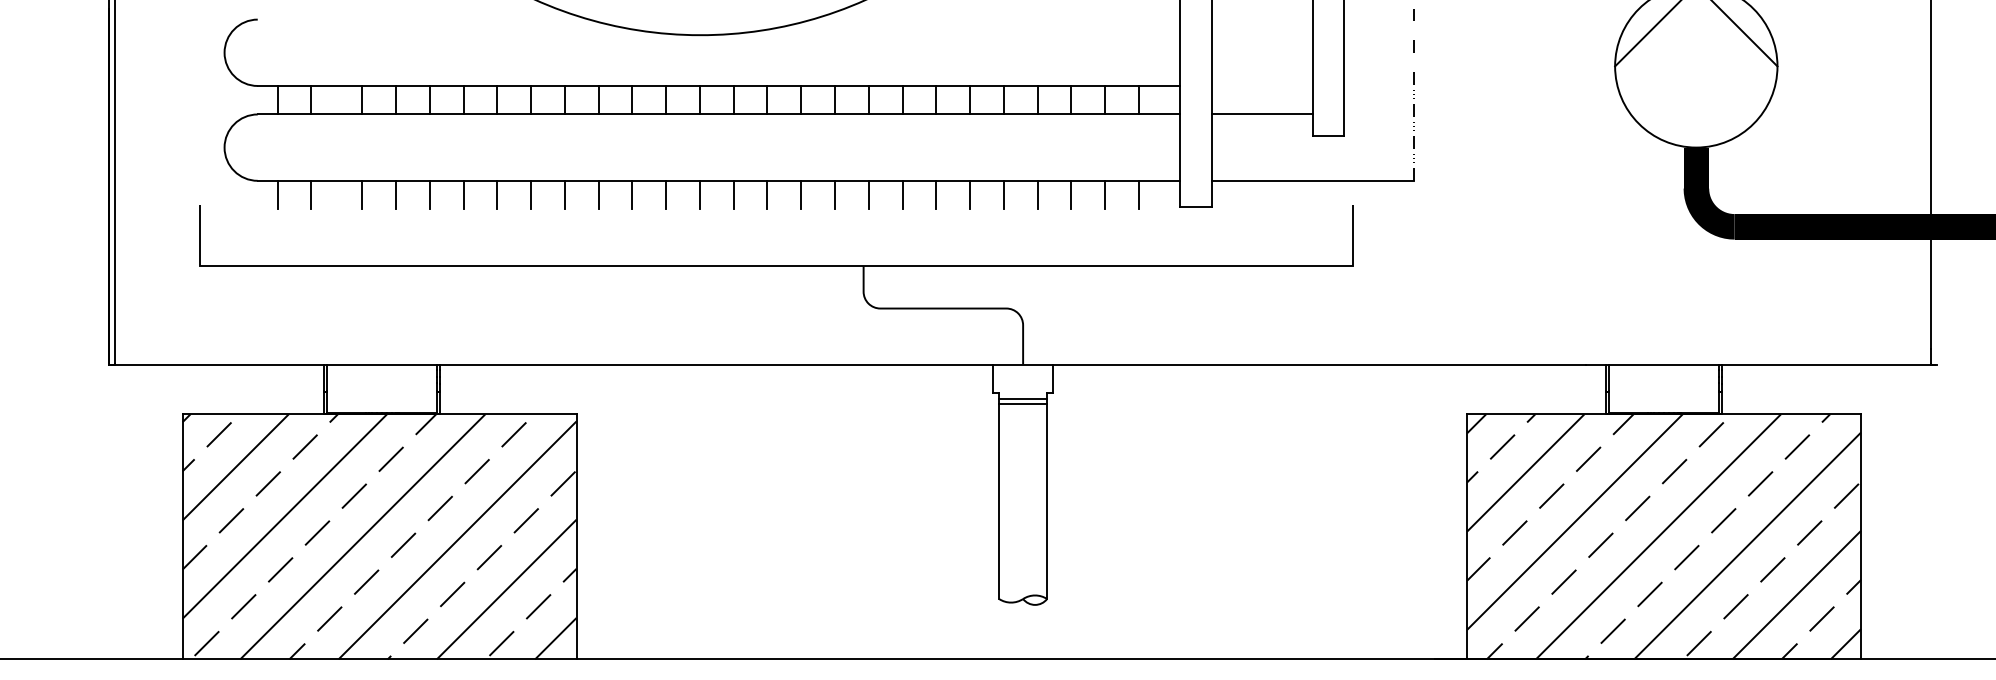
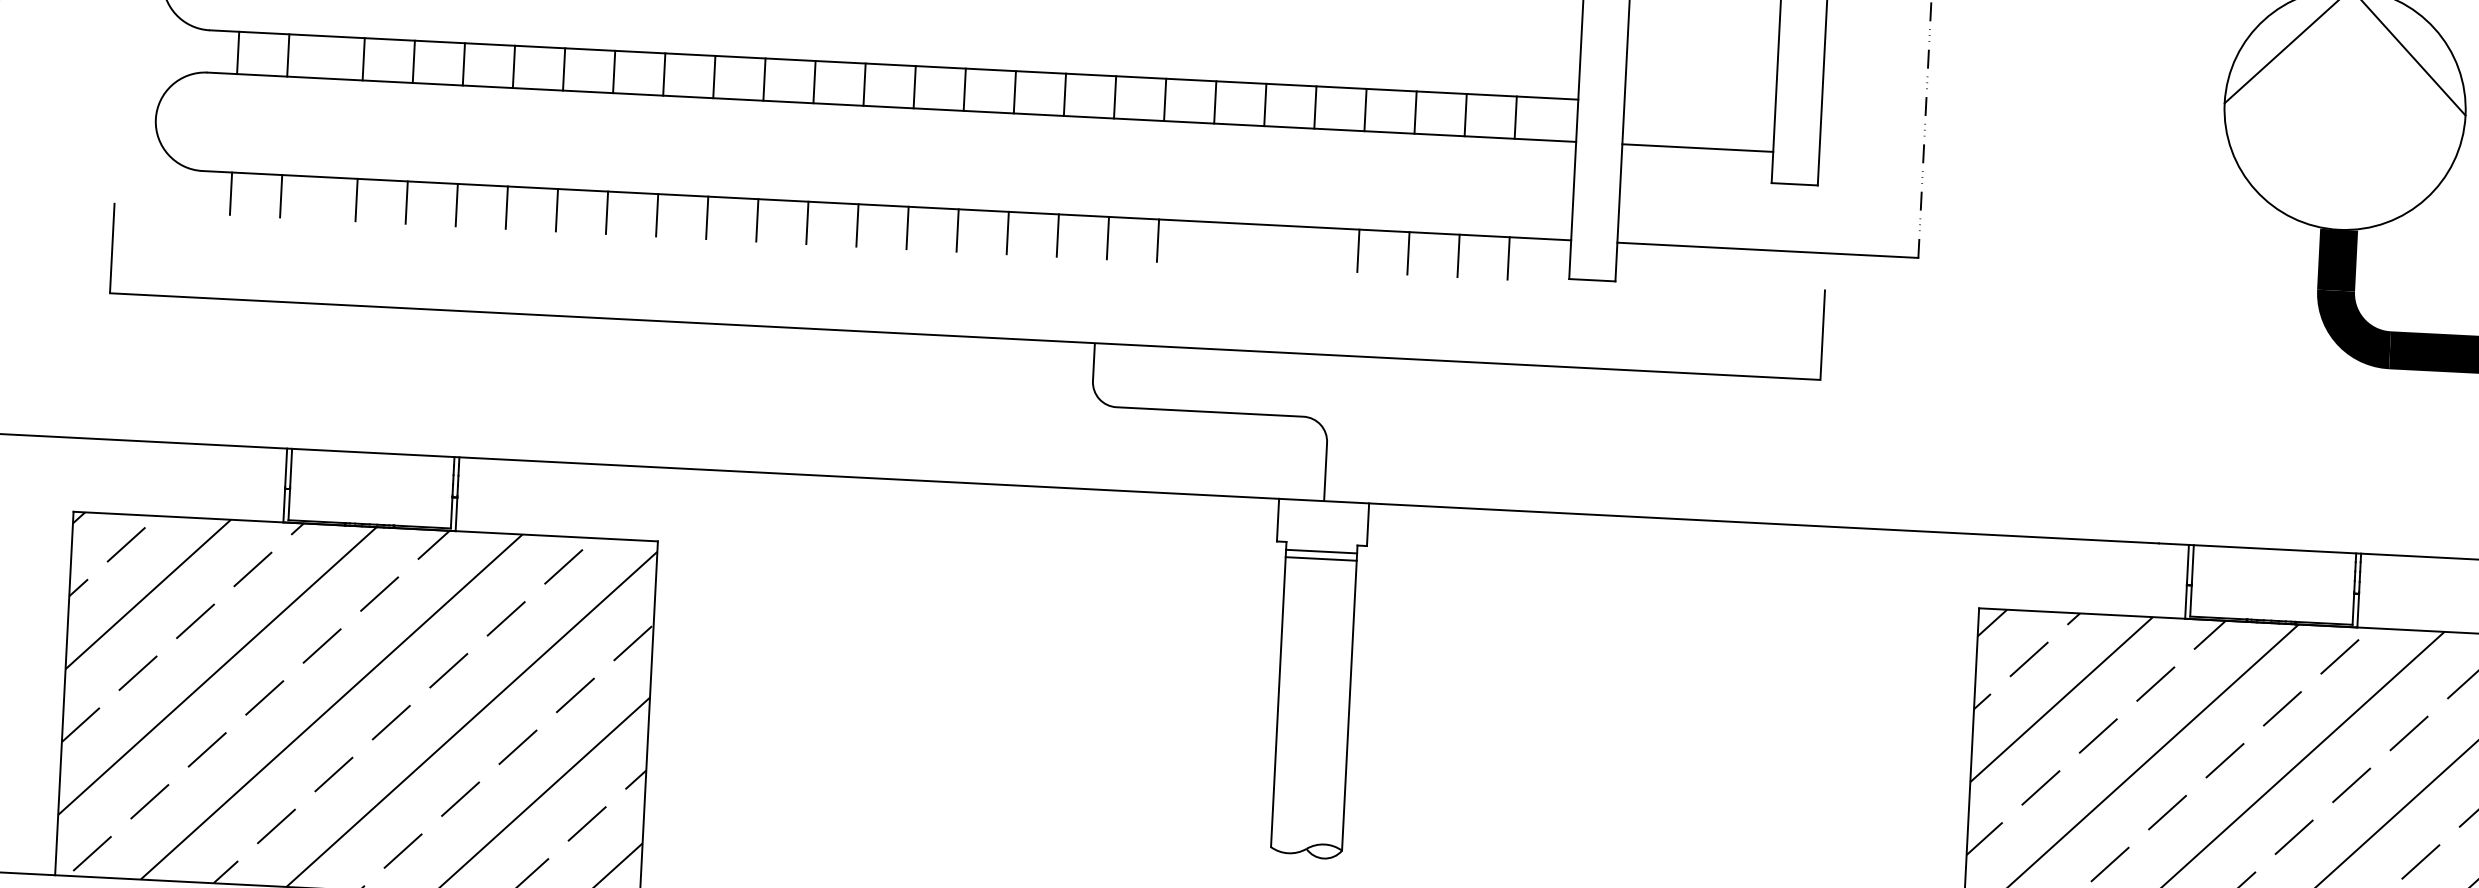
line: (936, 194) -> (1208, 242), removed
line: (970, 194) -> (1258, 244), removed
line: (1003, 194) -> (1307, 247), removed

